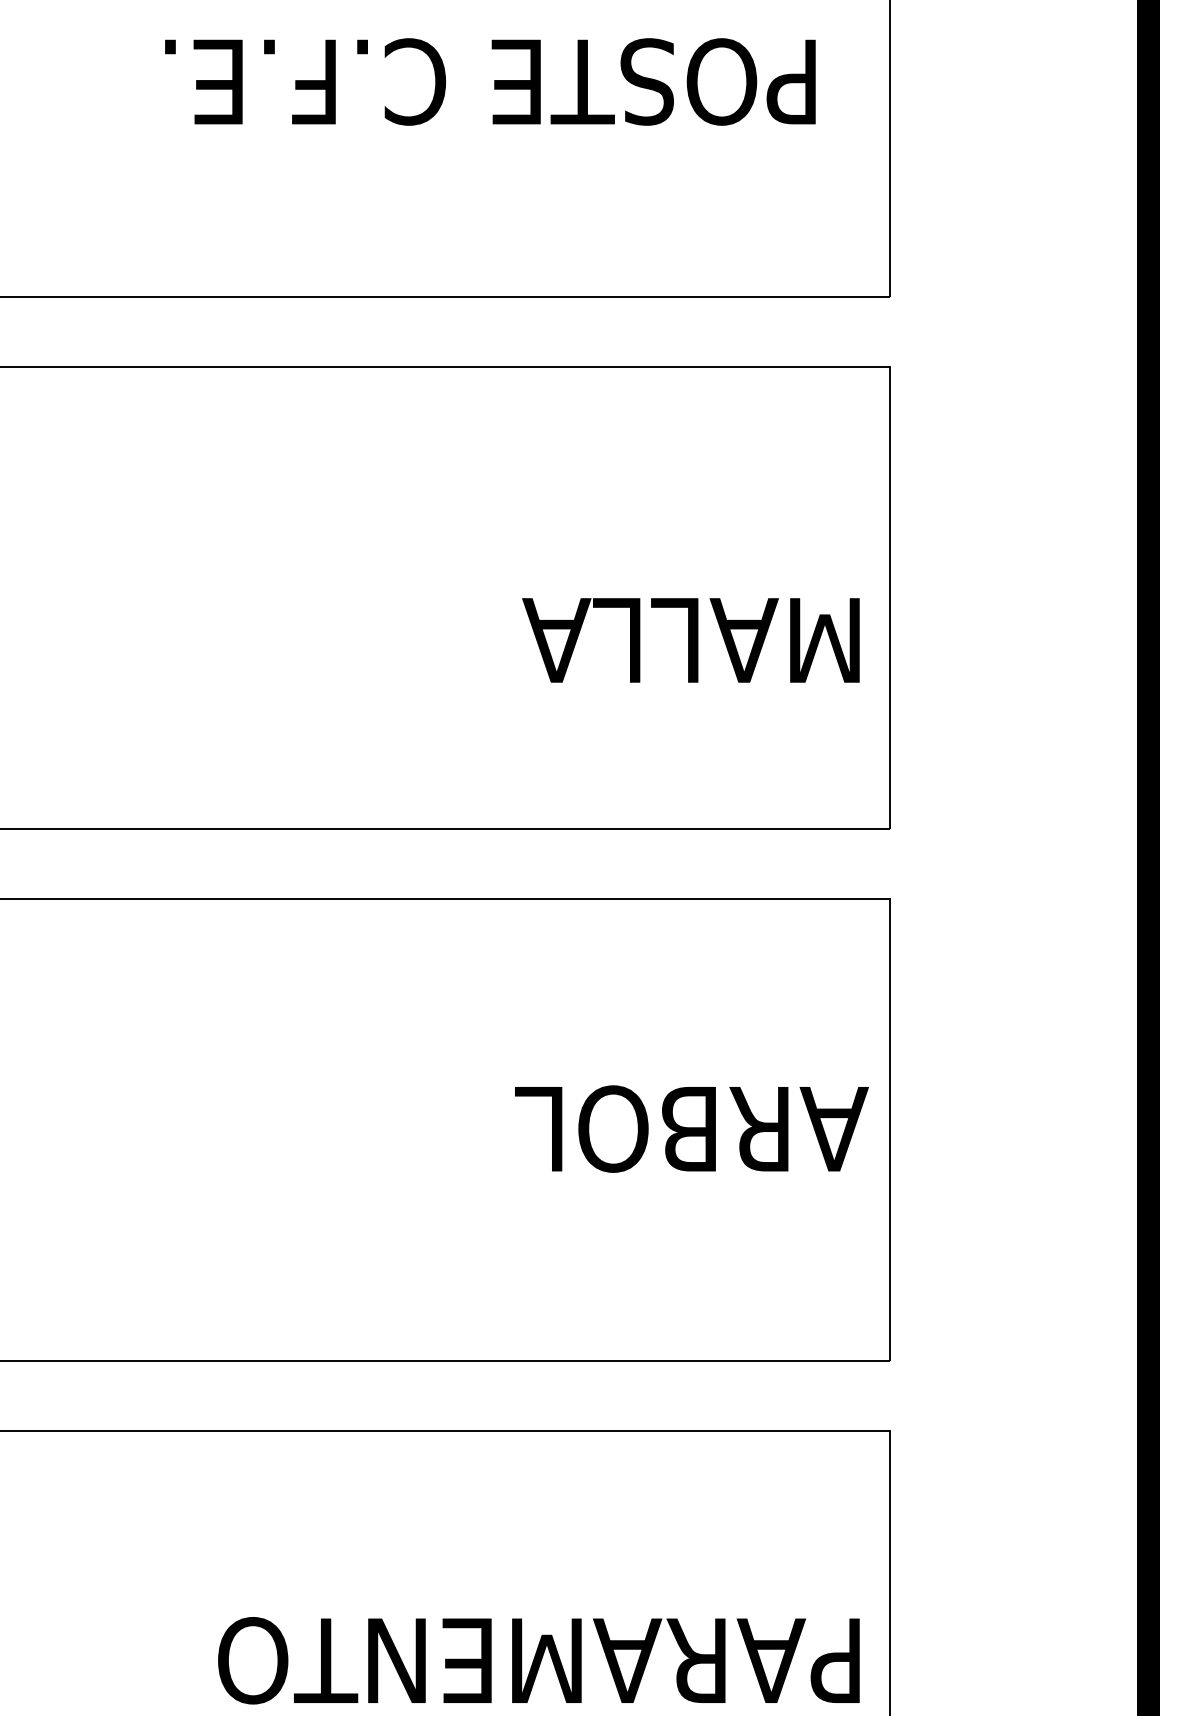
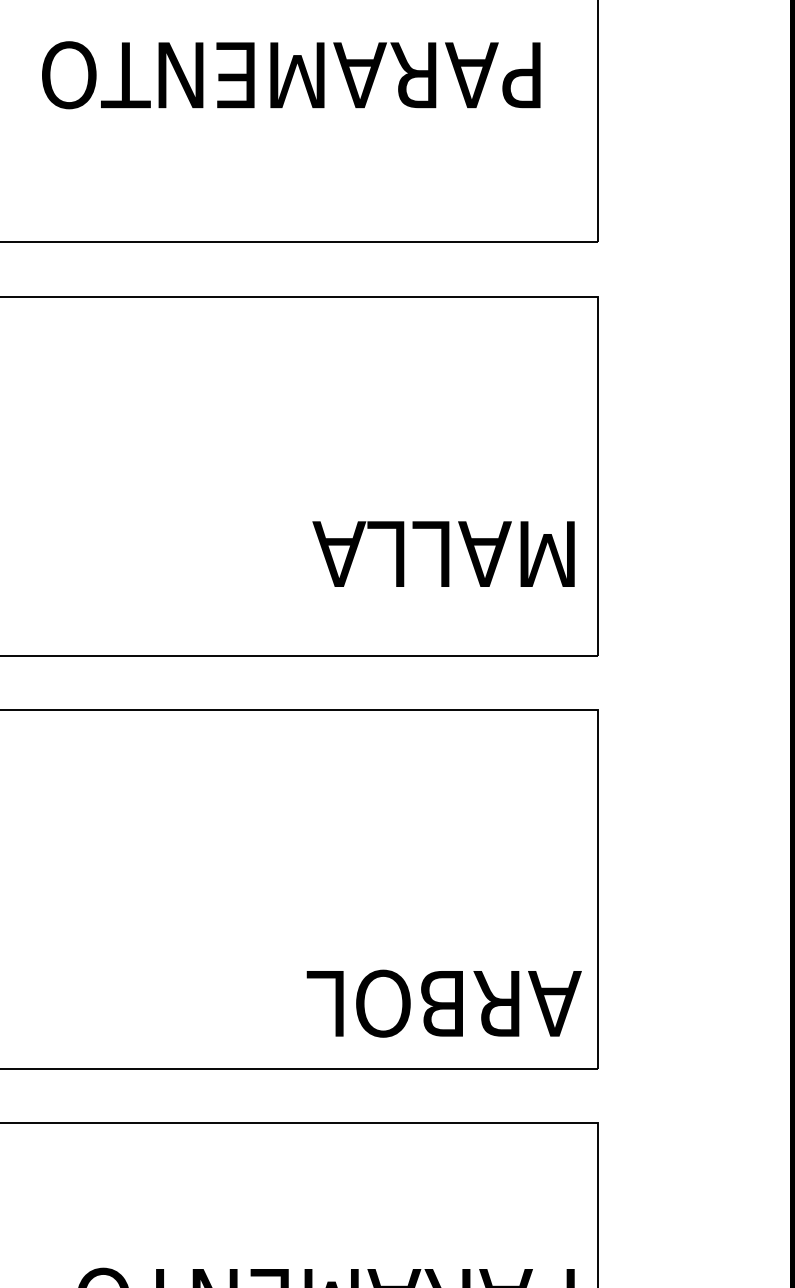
text: (463, 81) -> (266, 74), POSTE C.F.E. -> PARAMENTO
text: (690, 640) -> (443, 554), moved
text: (691, 1128) -> (443, 1003), moved

